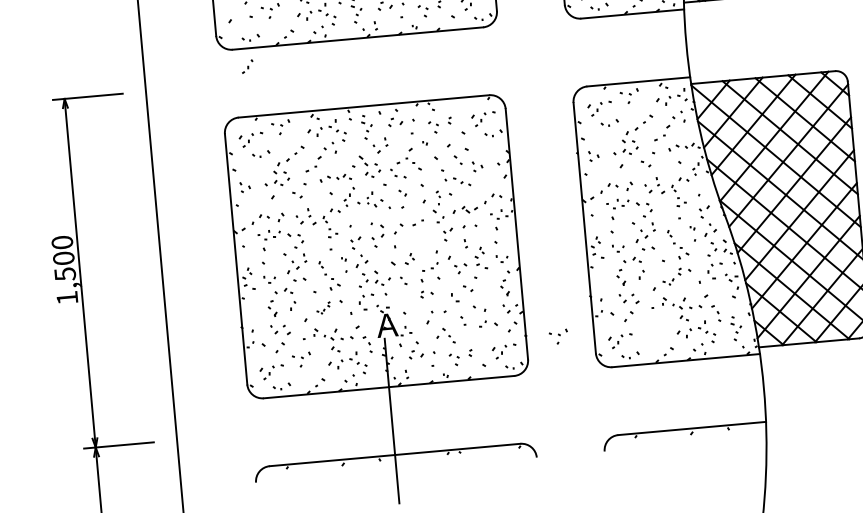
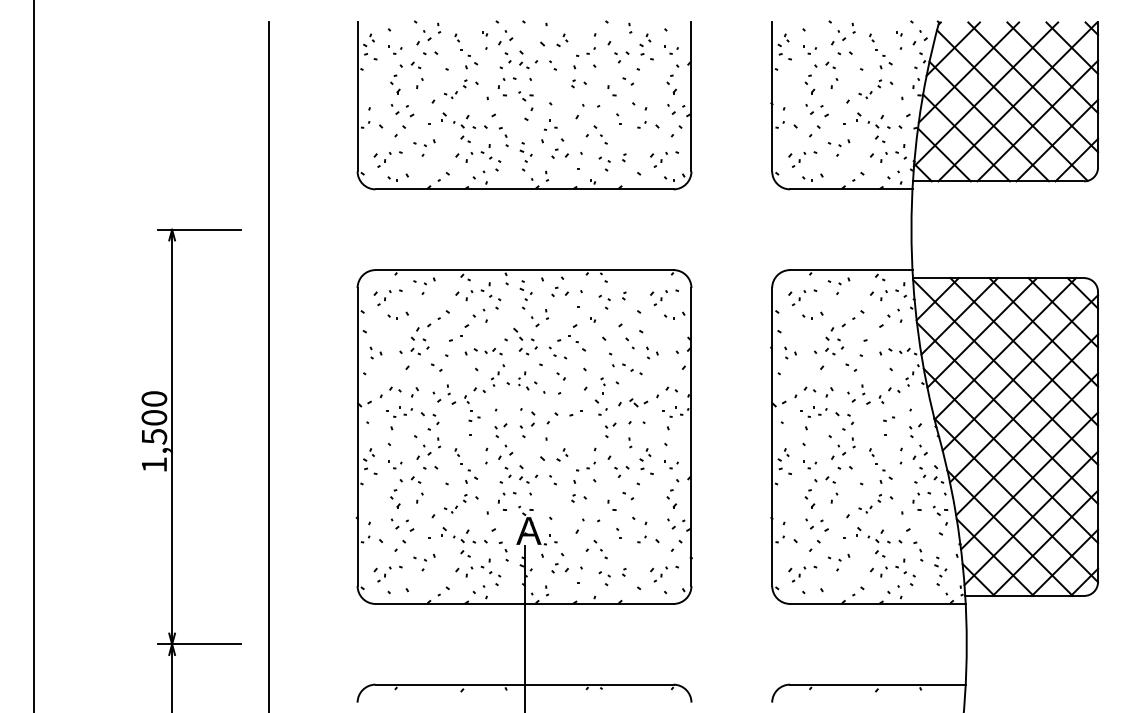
part: (247, 66) -> (384, 159), moved
part: (323, 307) -> (455, 503), size x1.43
part: (559, 336) -> (839, 562), moved

